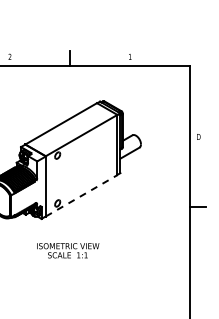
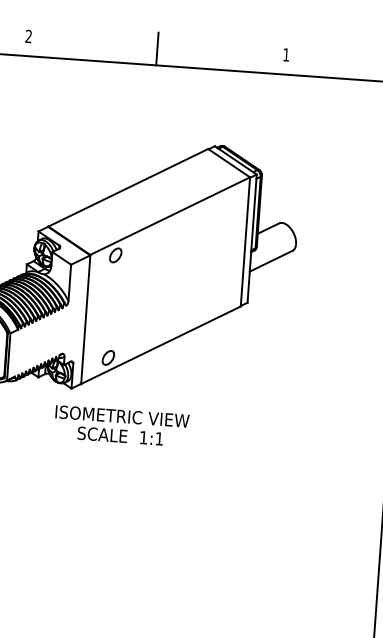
line: (82, 195) -> (162, 344), dashed -> solid
text: (68, 250) -> (122, 425), moved

